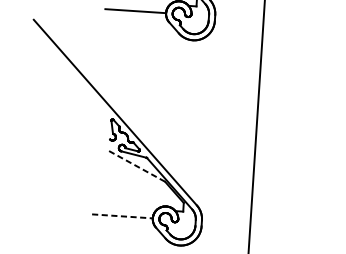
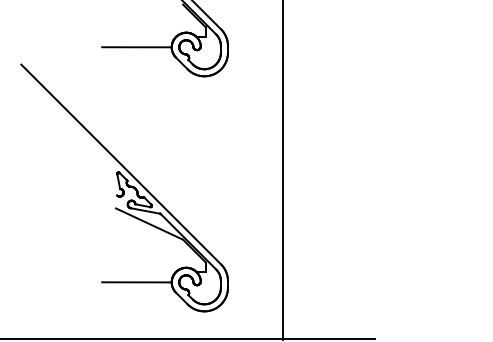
line: (136, 165) -> (149, 223), dashed -> solid
line: (122, 216) -> (136, 282), dashed -> solid

